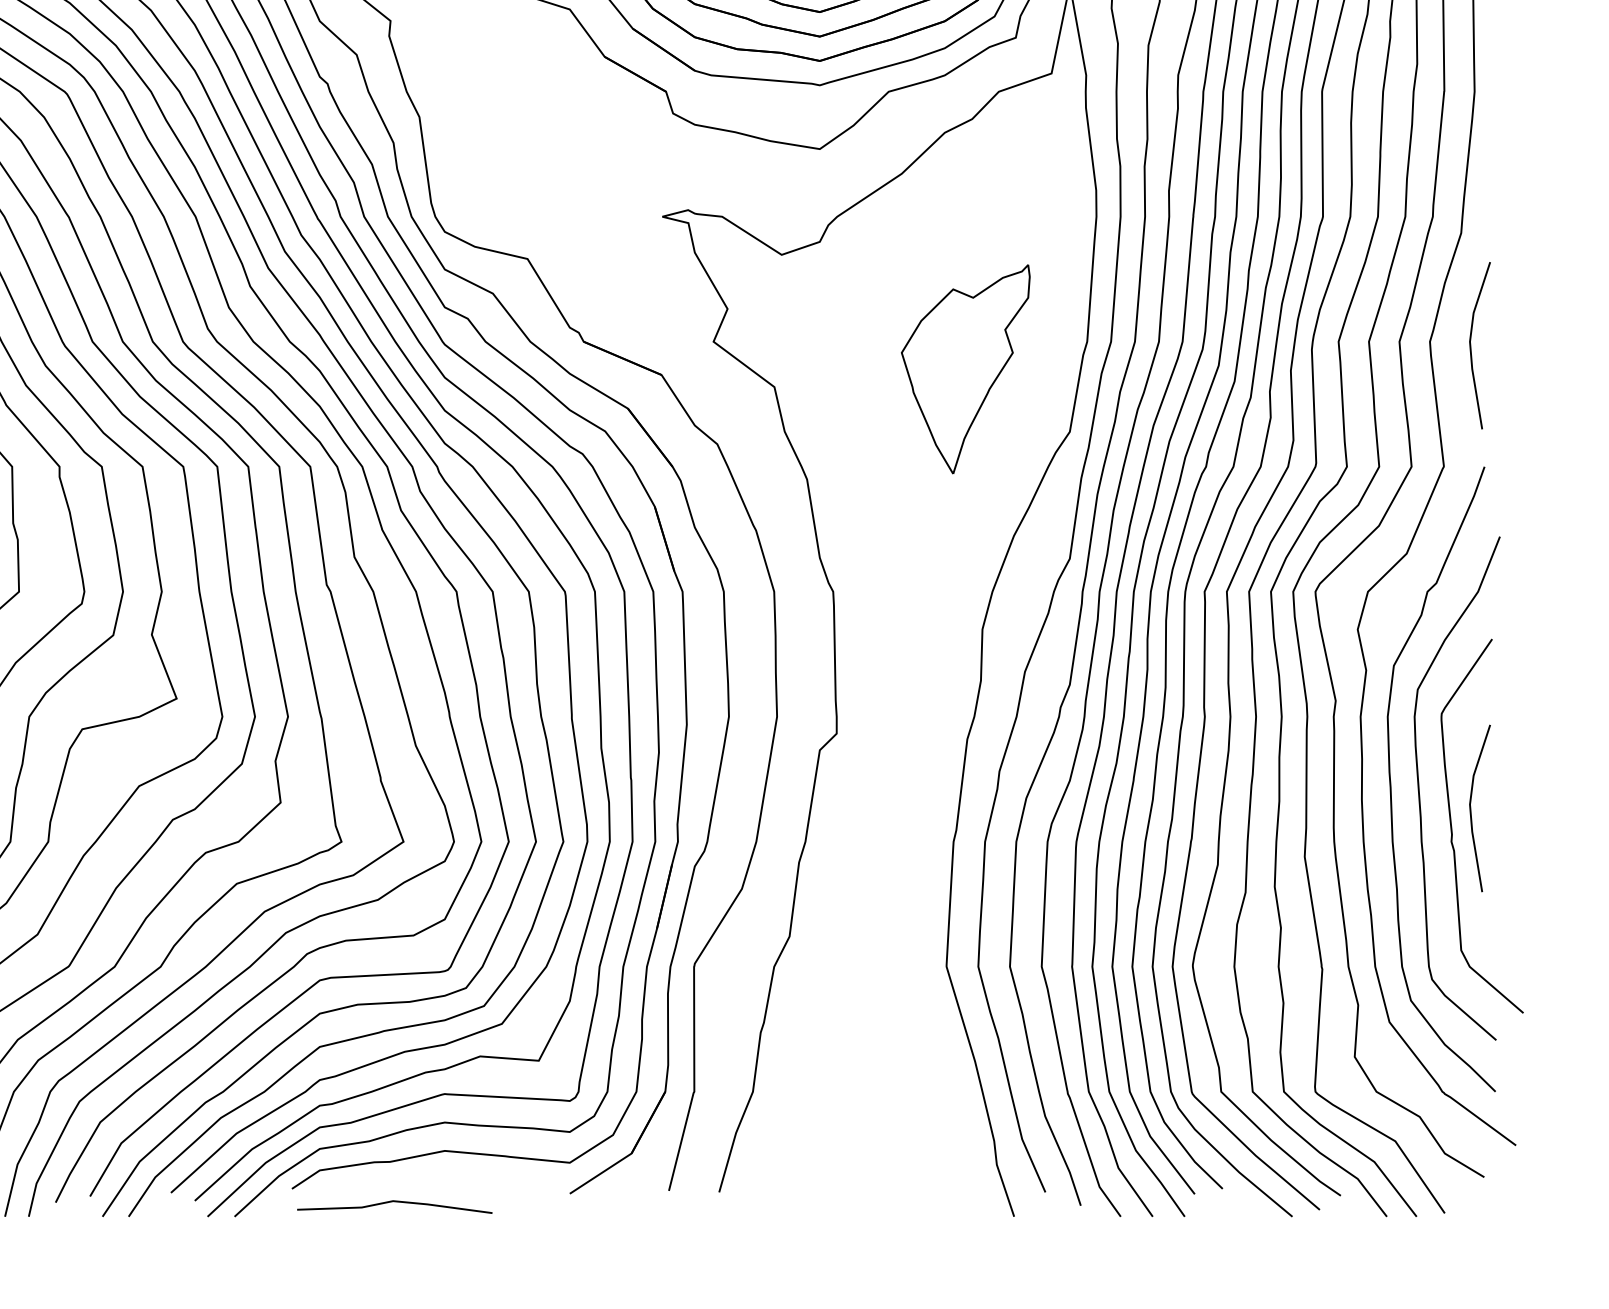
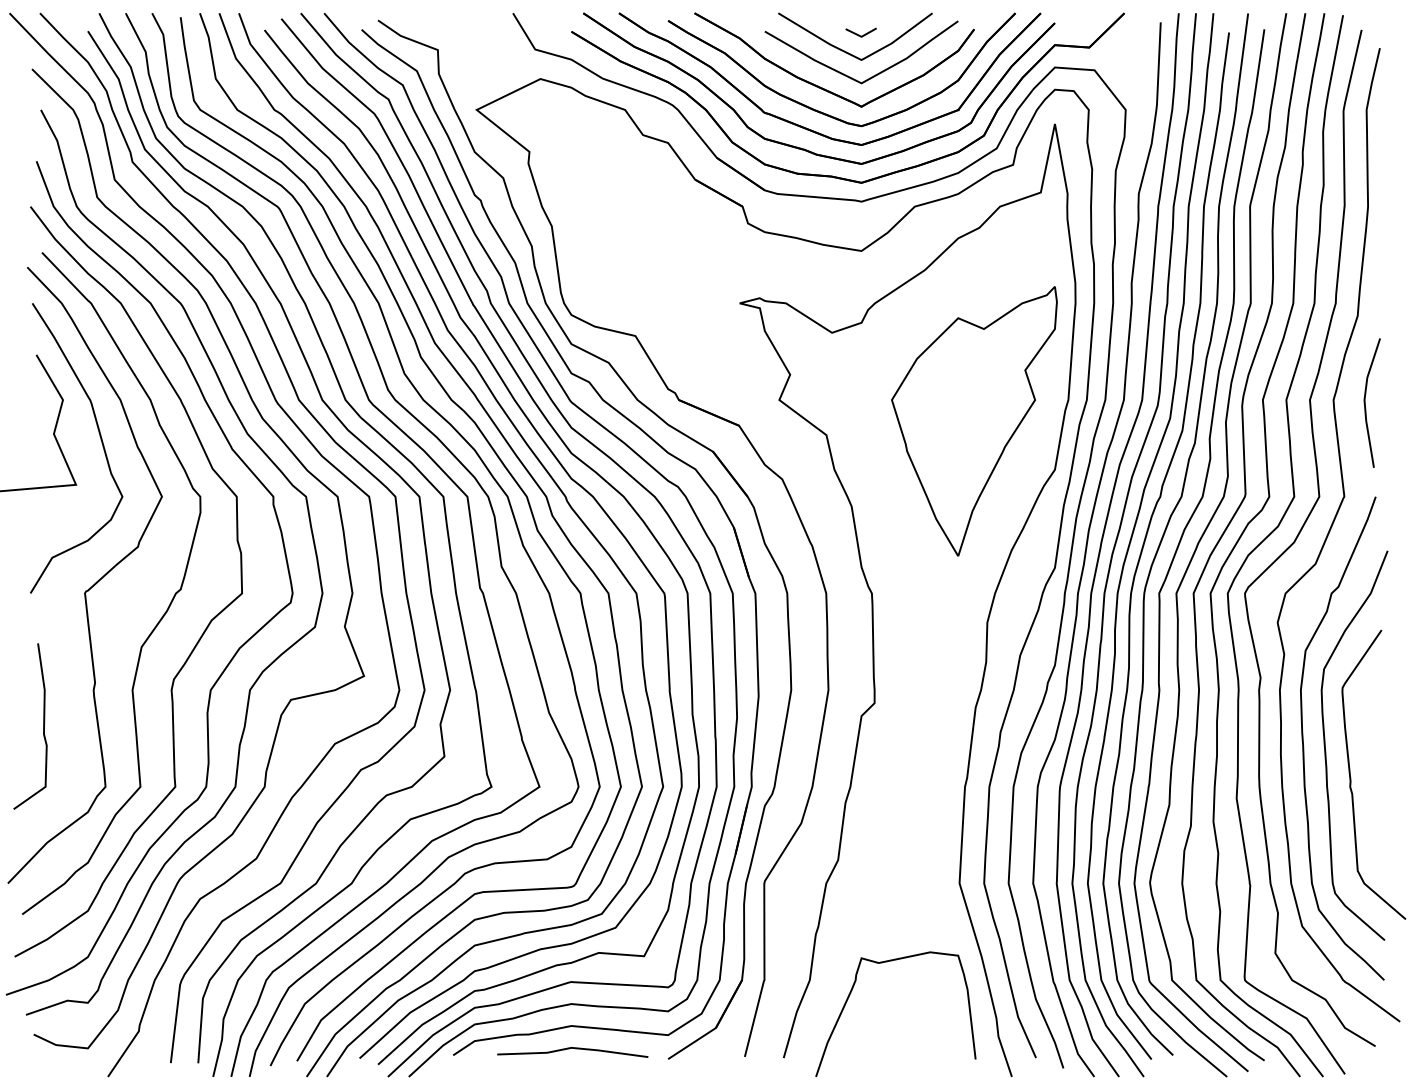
part: (965, 369) -> (974, 421), size x1.67
line: (1471, 807) -> (1365, 760), removed
curve: (806, 1108) -> (851, 993), added
line: (394, 1201) -> (572, 1048), moved

